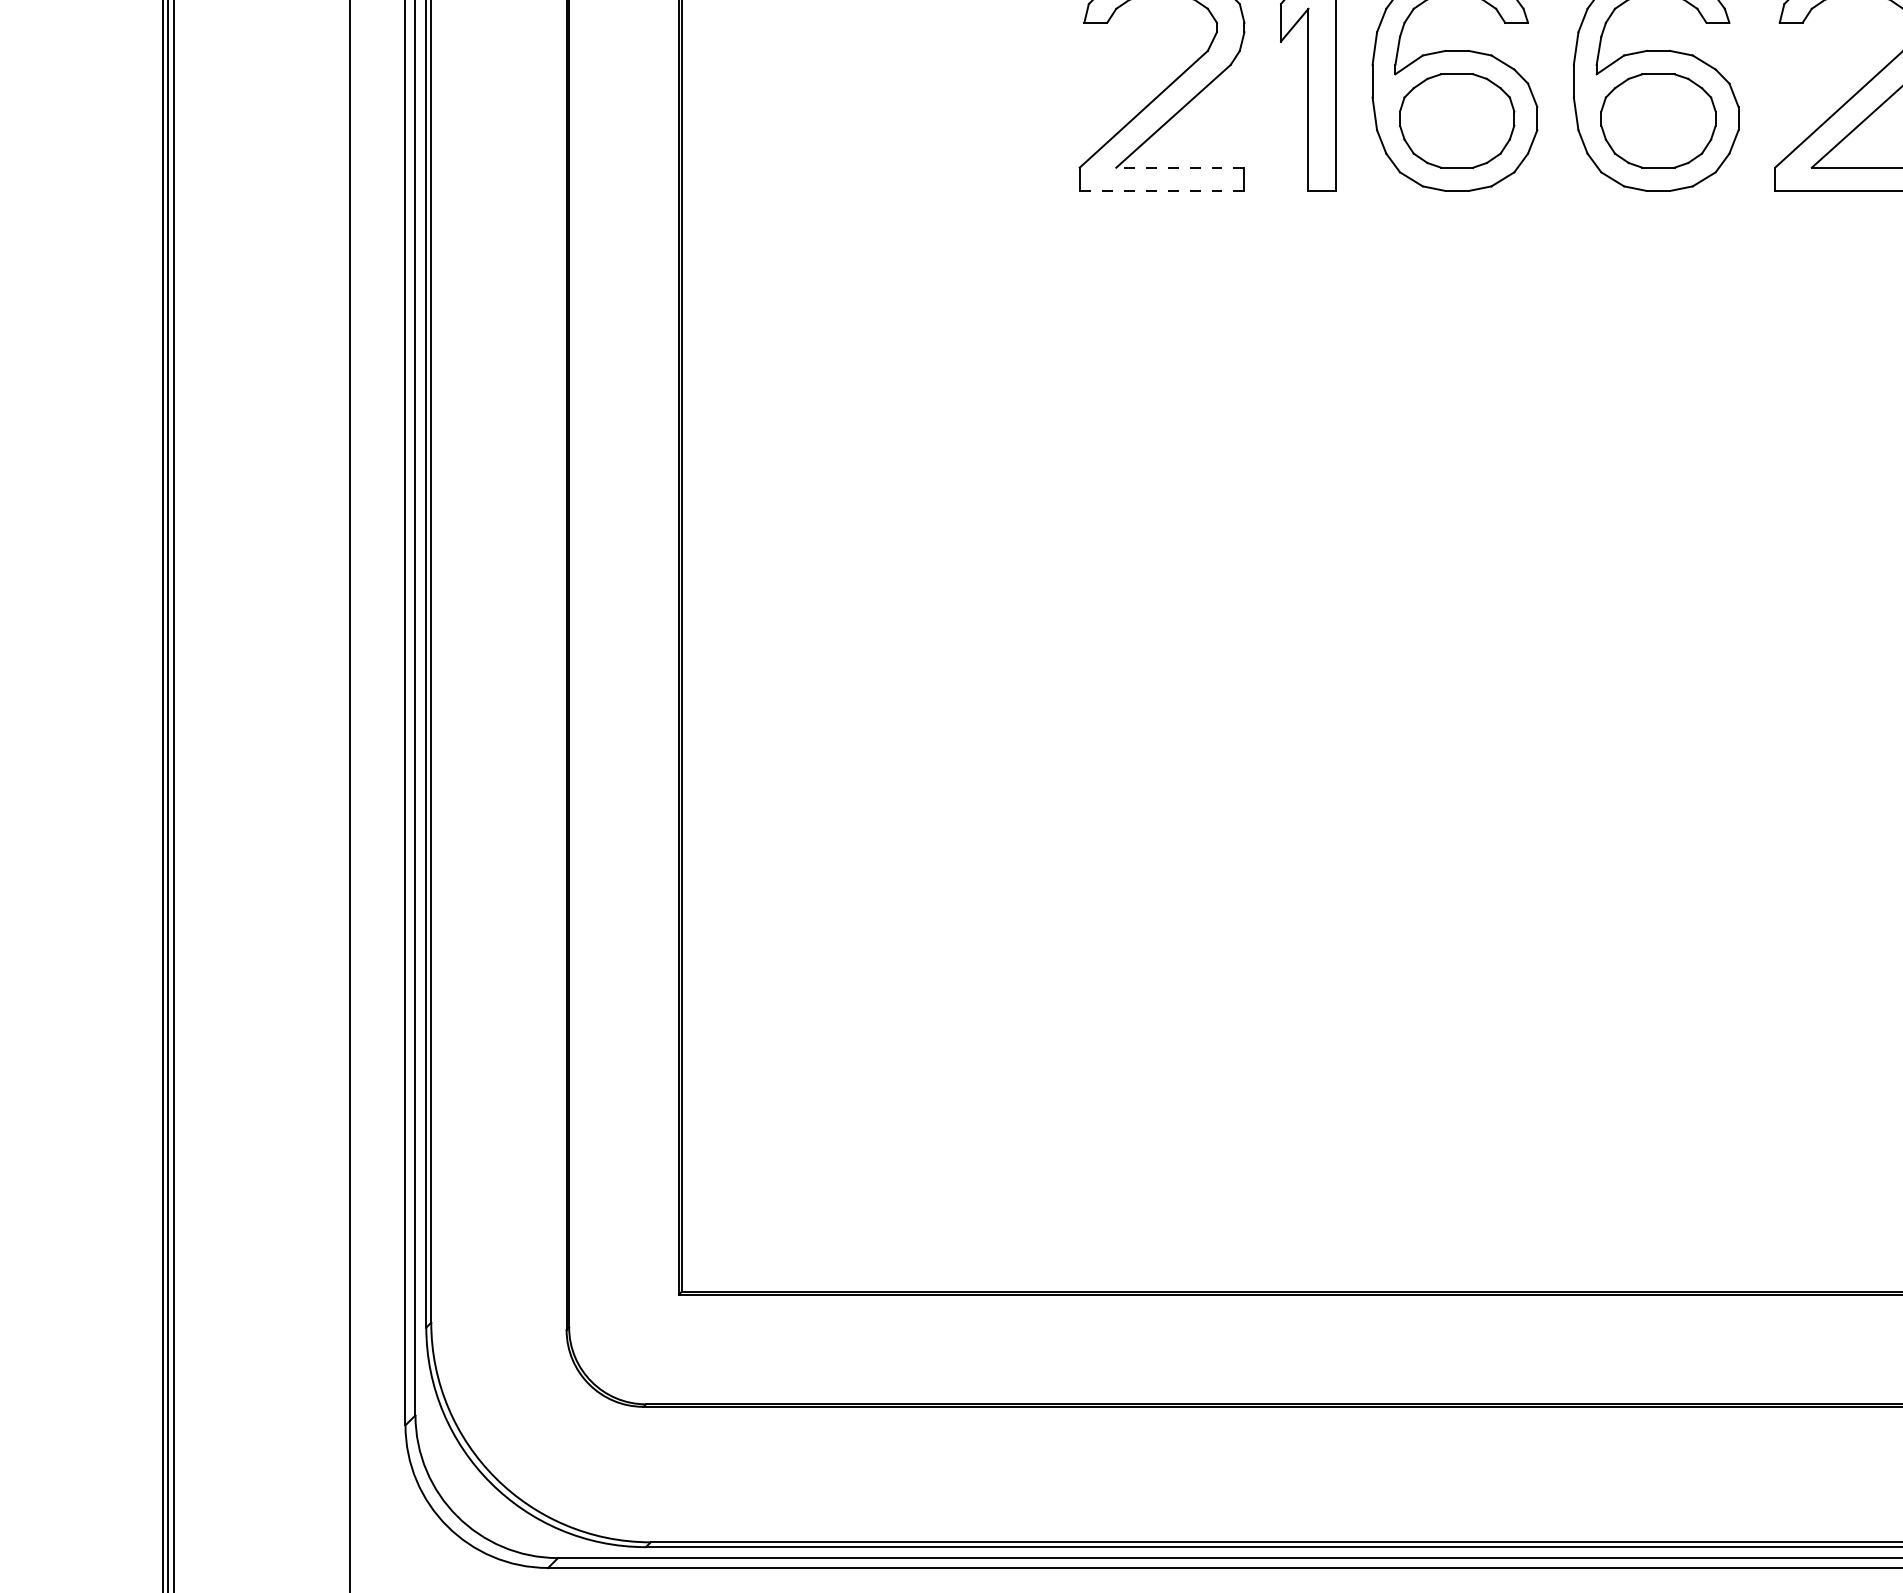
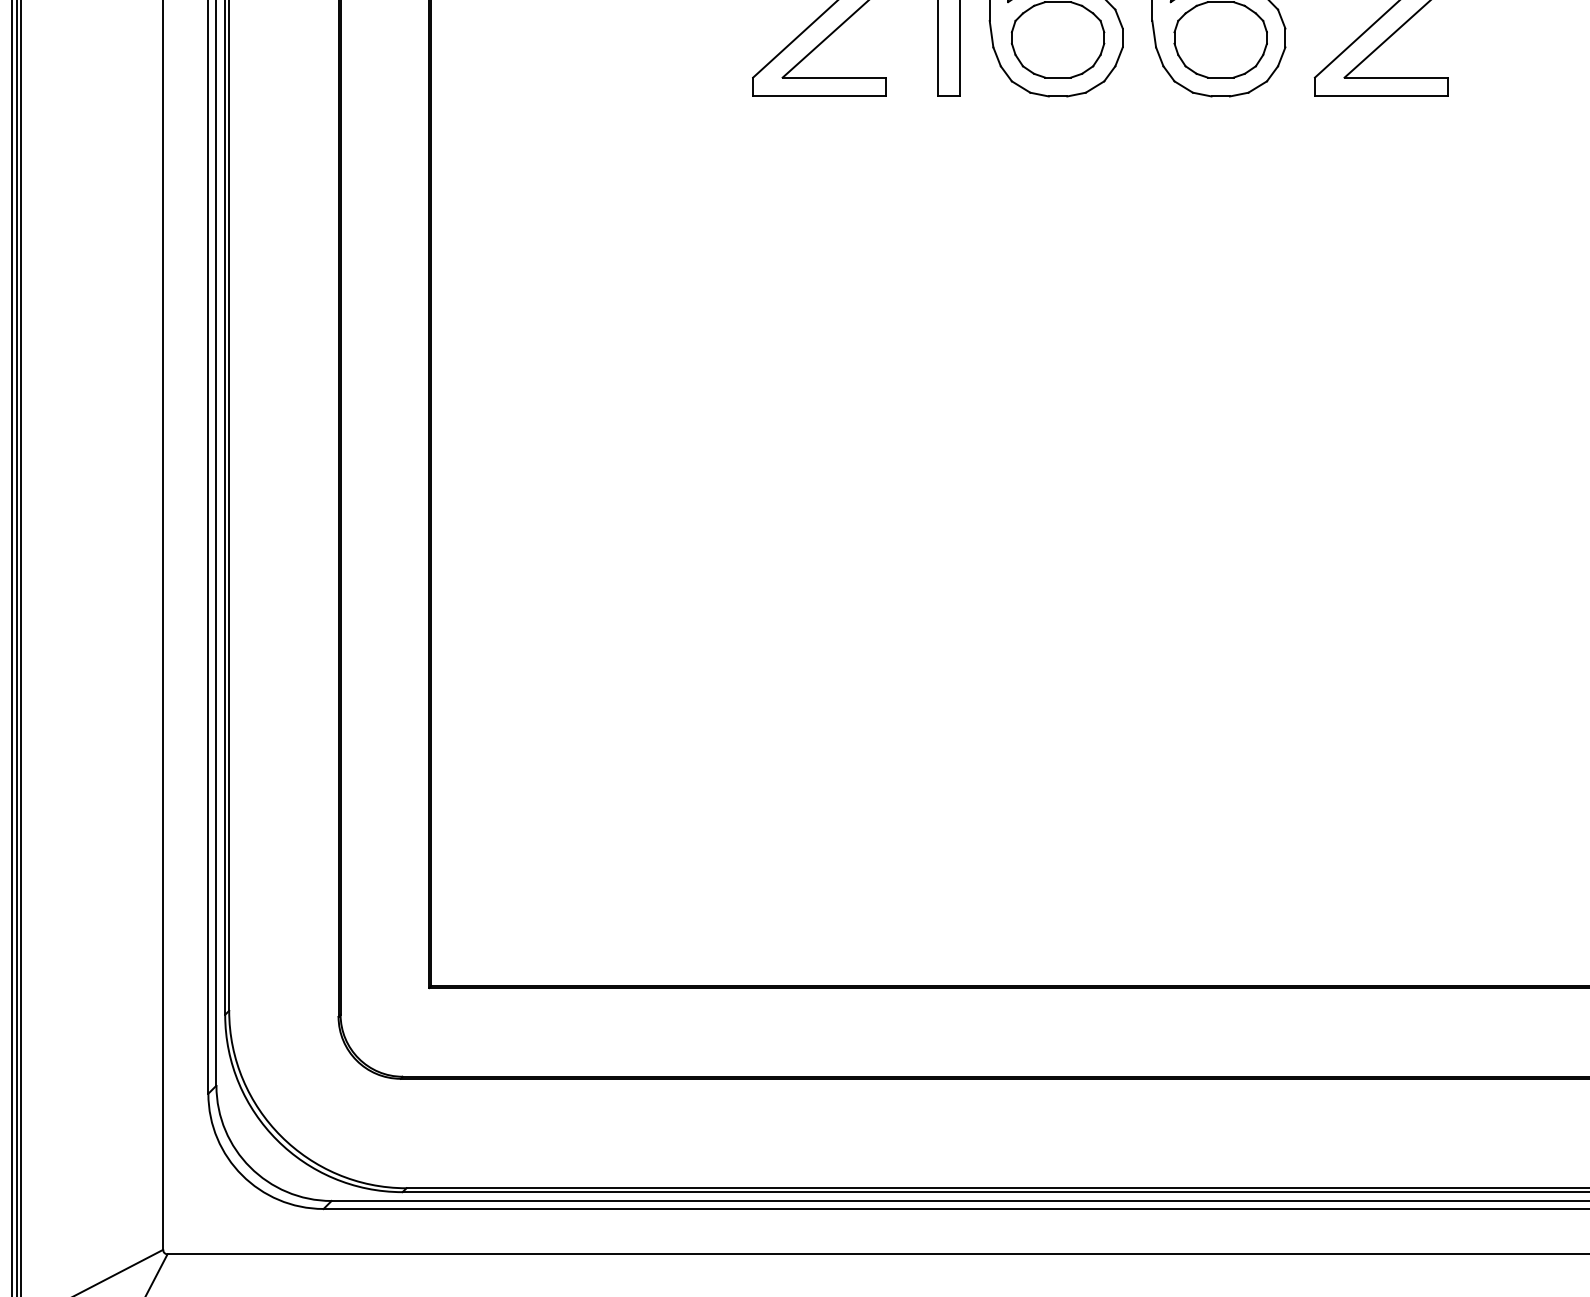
line: (1180, 167) -> (834, 77), dashed -> solid
line: (1161, 191) -> (819, 96), dashed -> solid

